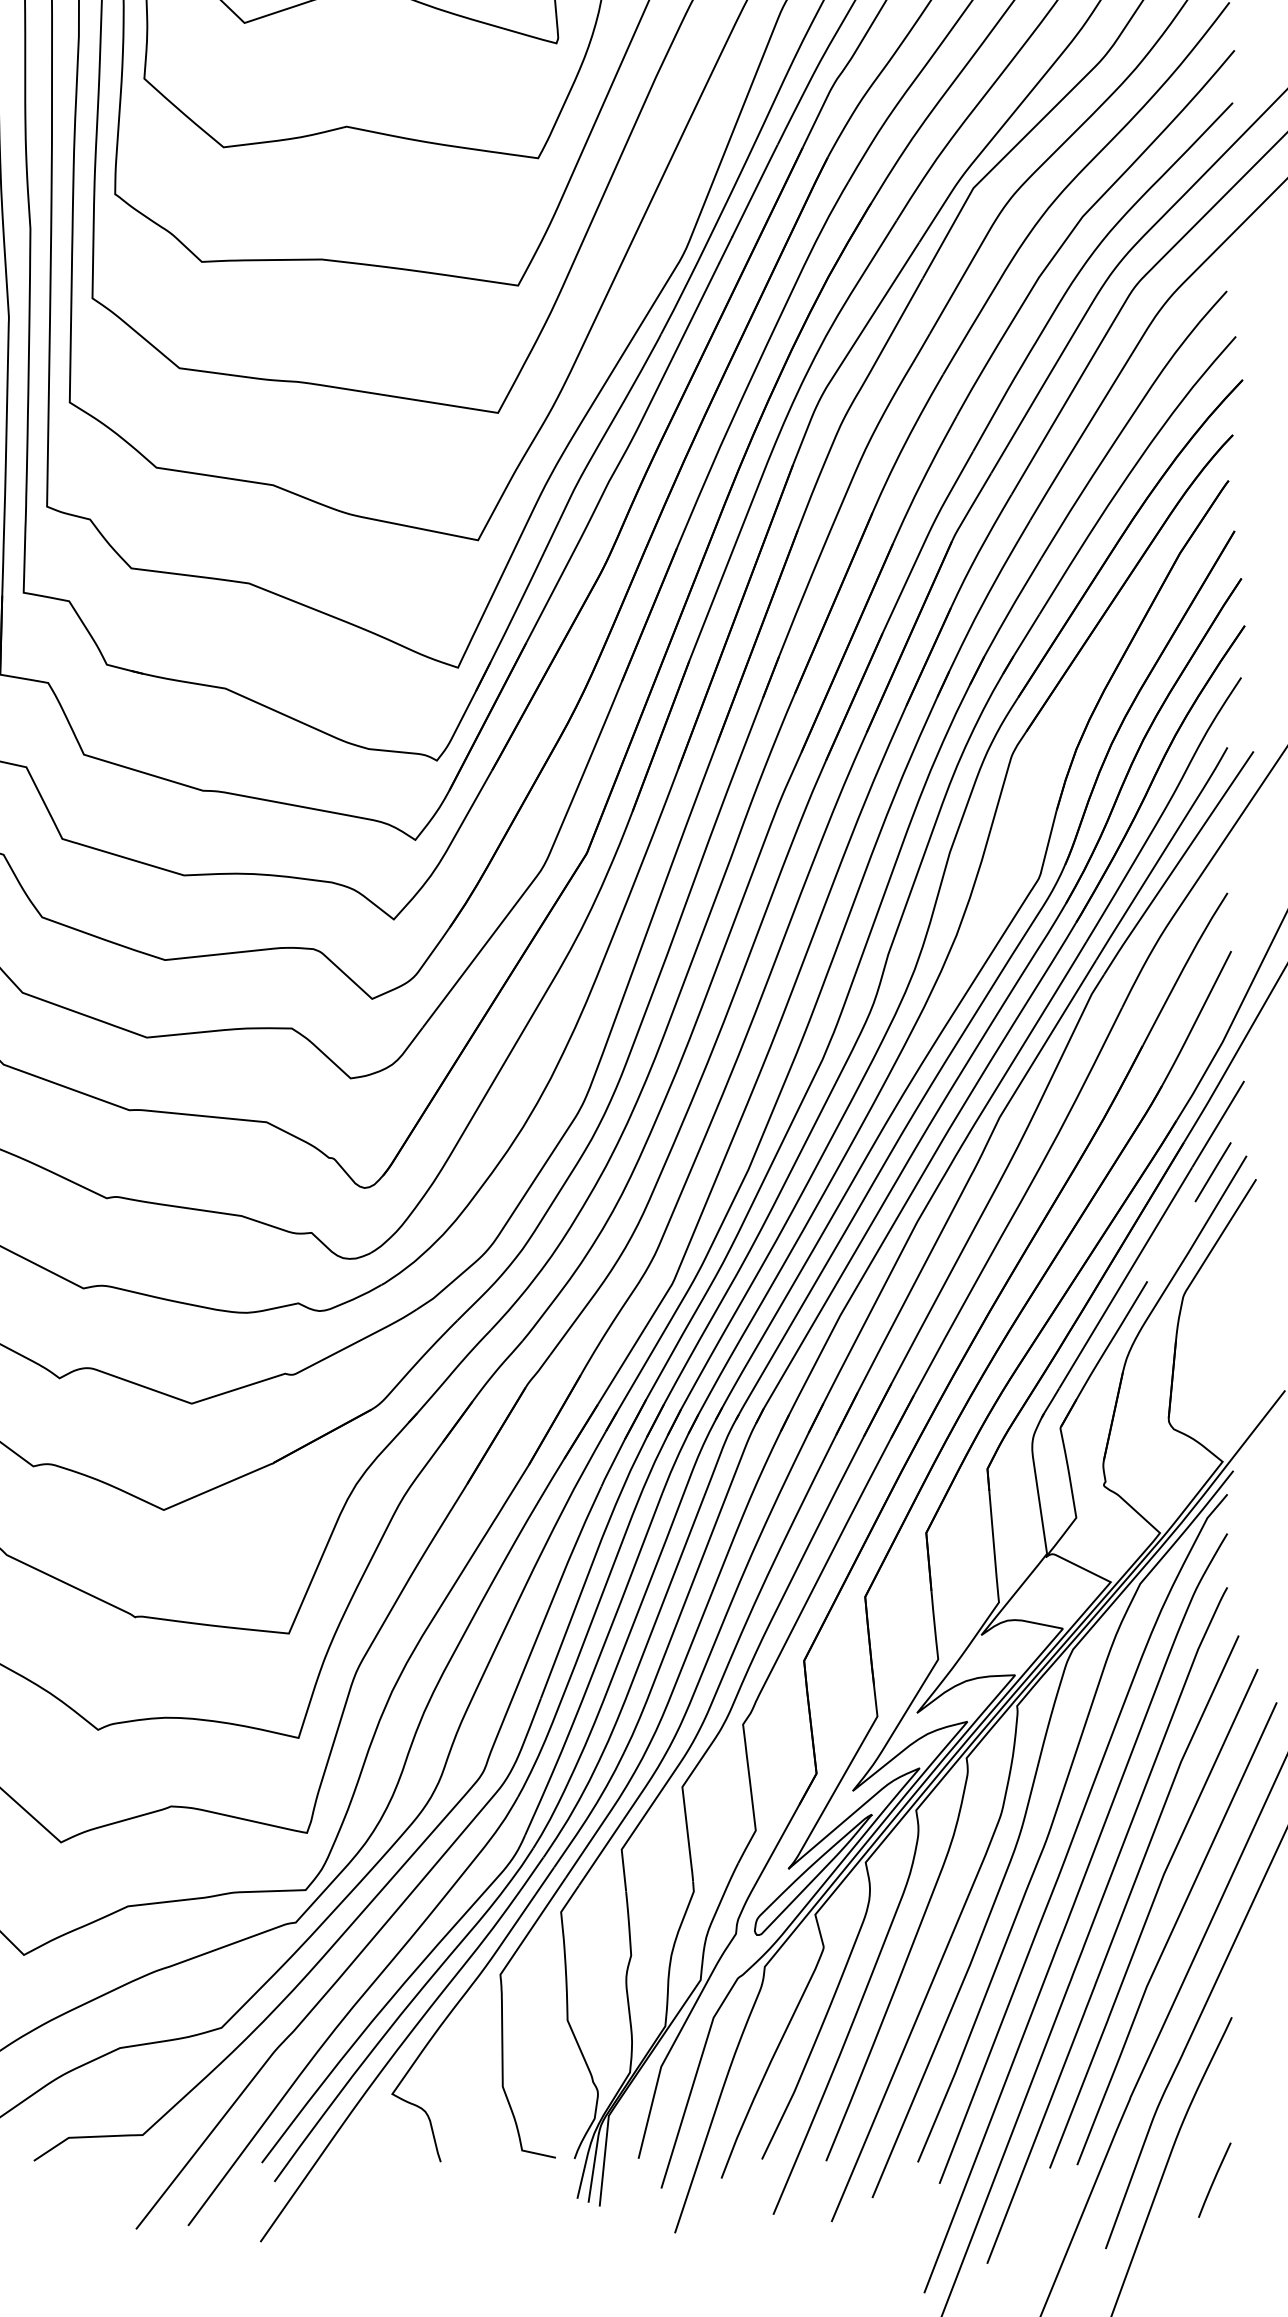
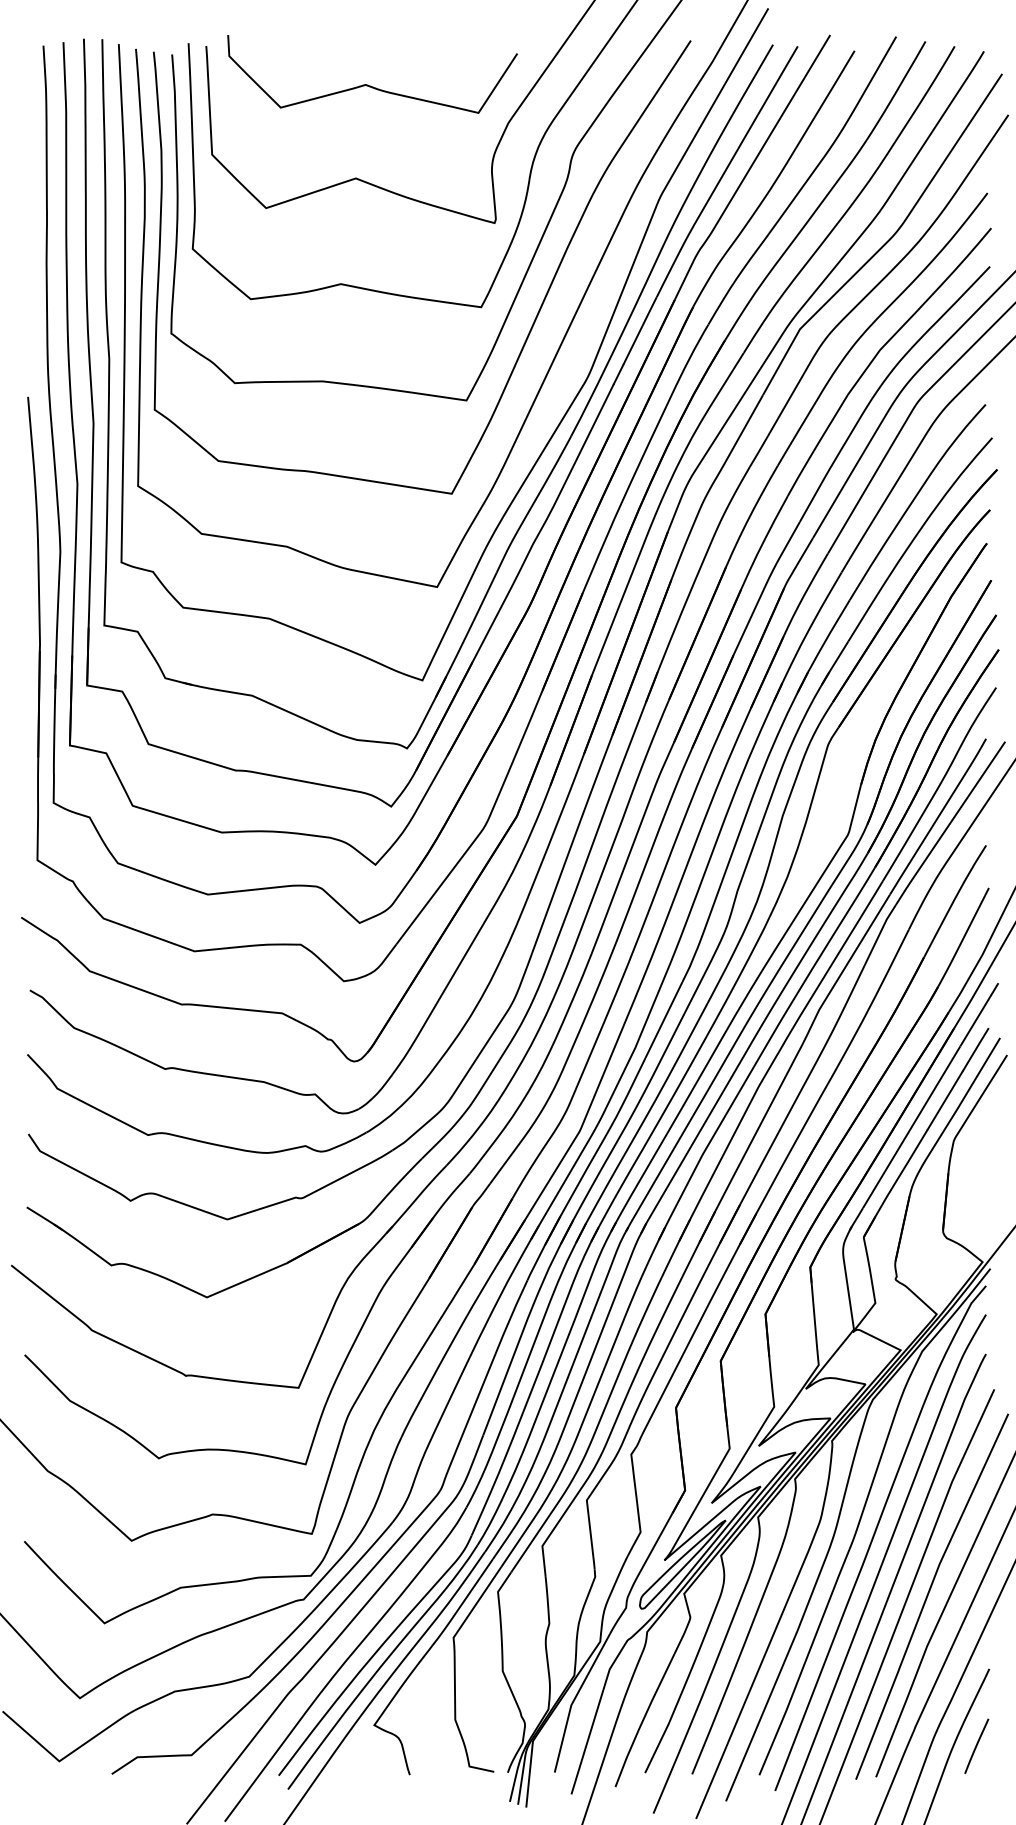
line: (1170, 1241) -> (944, 1100), added
line: (1214, 2179) -> (976, 1745), moved

